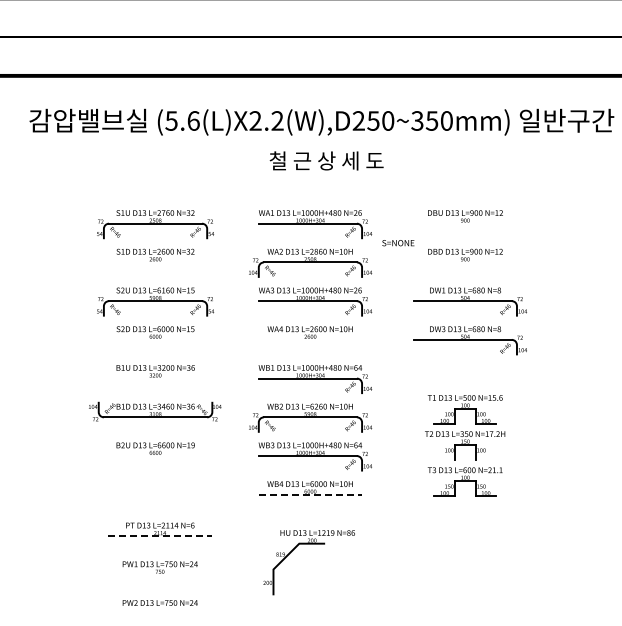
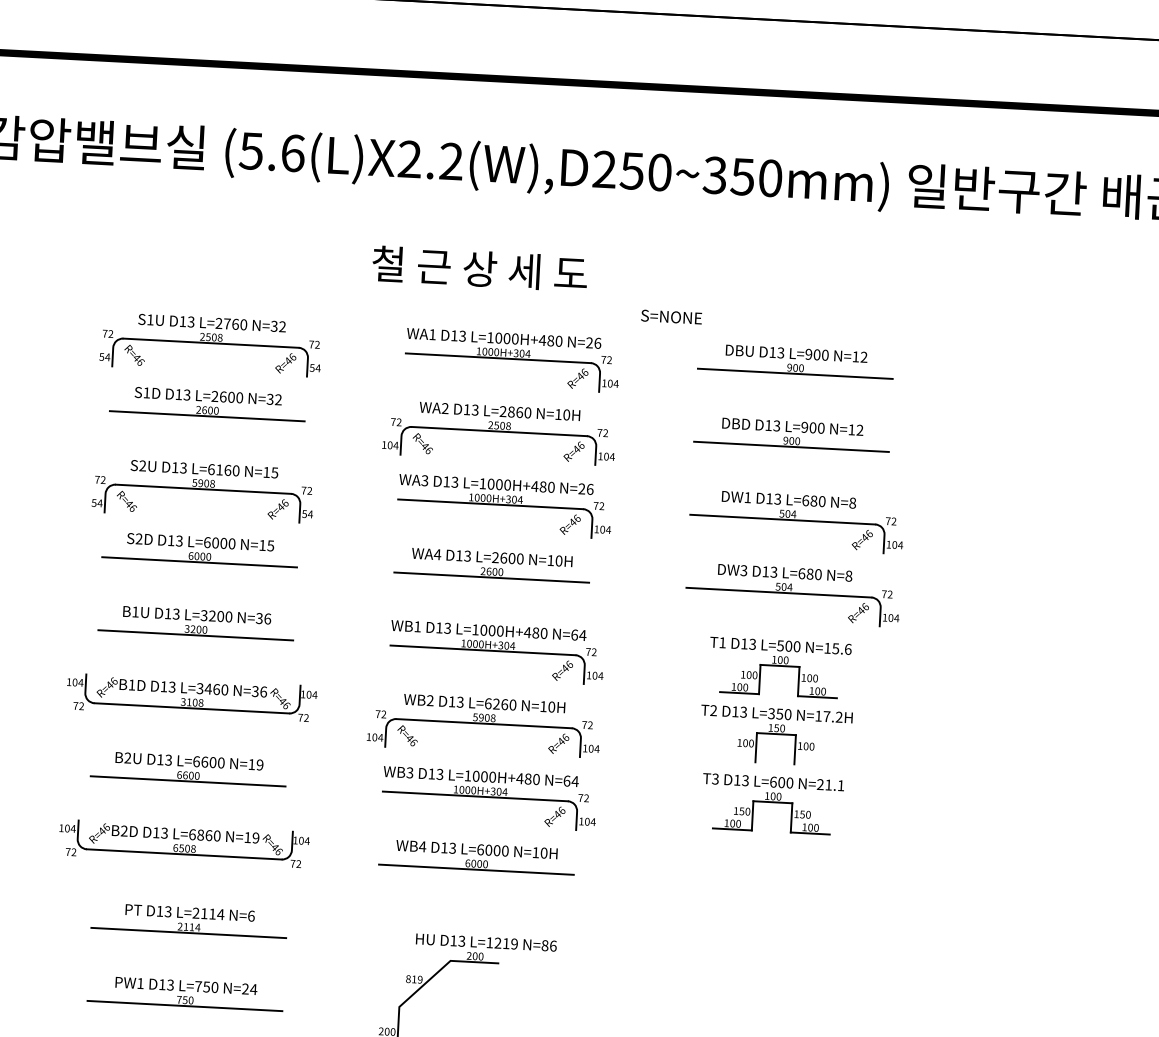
text: (326, 160) -> (479, 268), moved
line: (464, 223) -> (793, 373), added
text: (398, 243) -> (671, 317), moved
line: (155, 262) -> (207, 416), added
line: (464, 262) -> (789, 446), added
line: (155, 339) -> (199, 561), added
line: (310, 339) -> (491, 576), added
line: (155, 378) -> (195, 635), added
part: (465, 445) -> (776, 735), moved
line: (155, 456) -> (188, 782), added
part: (155, 488) -> (184, 842), added
line: (310, 494) -> (476, 869), dashed -> solid
line: (160, 536) -> (189, 933), dashed -> solid
line: (159, 574) -> (183, 1005), added

